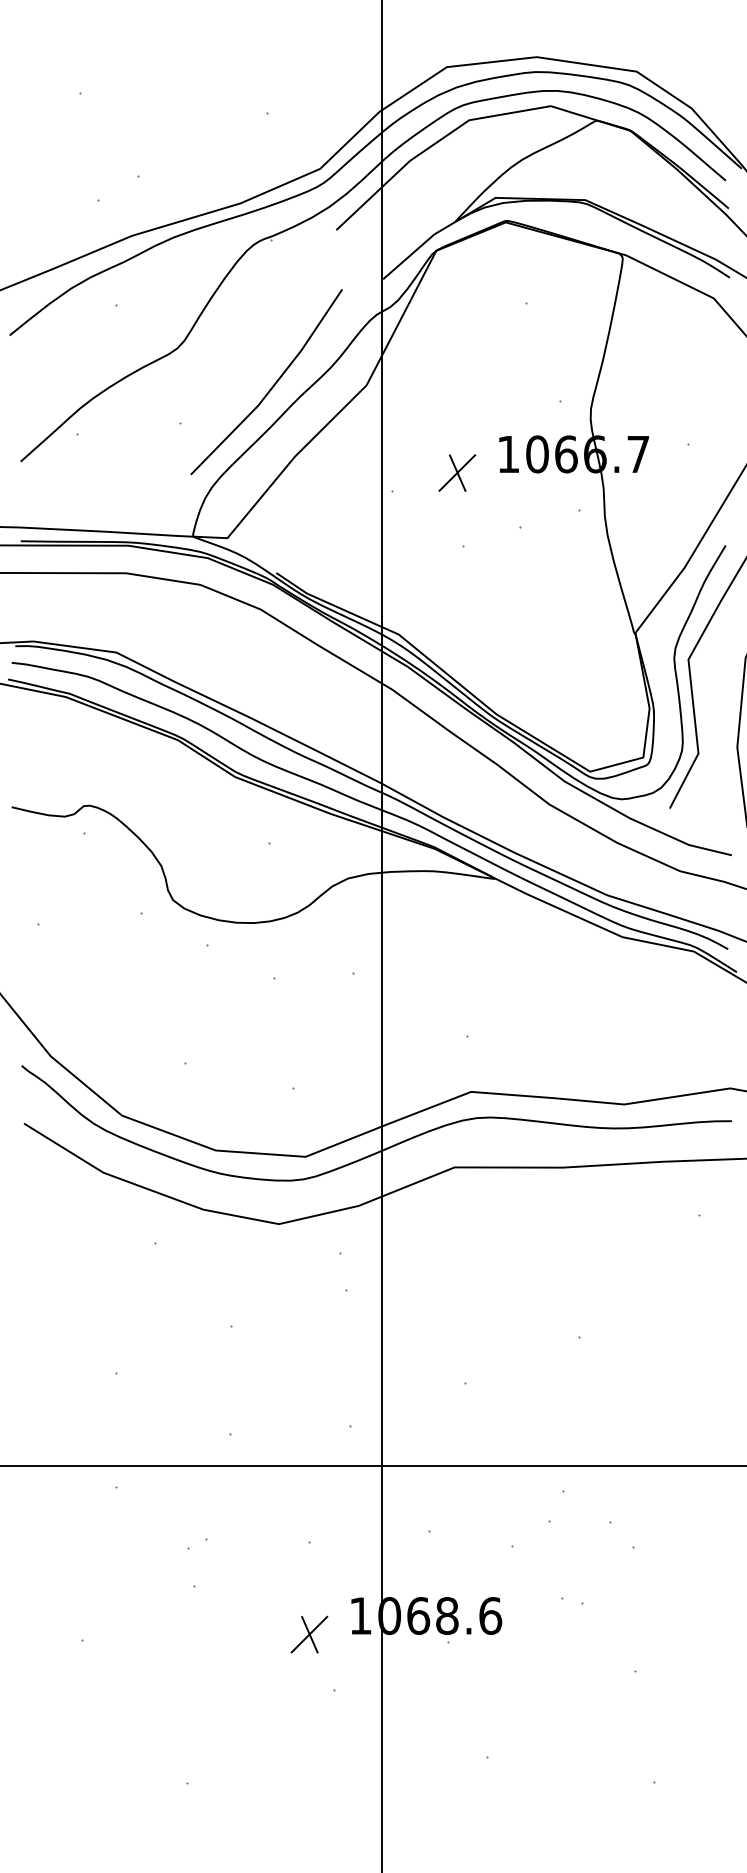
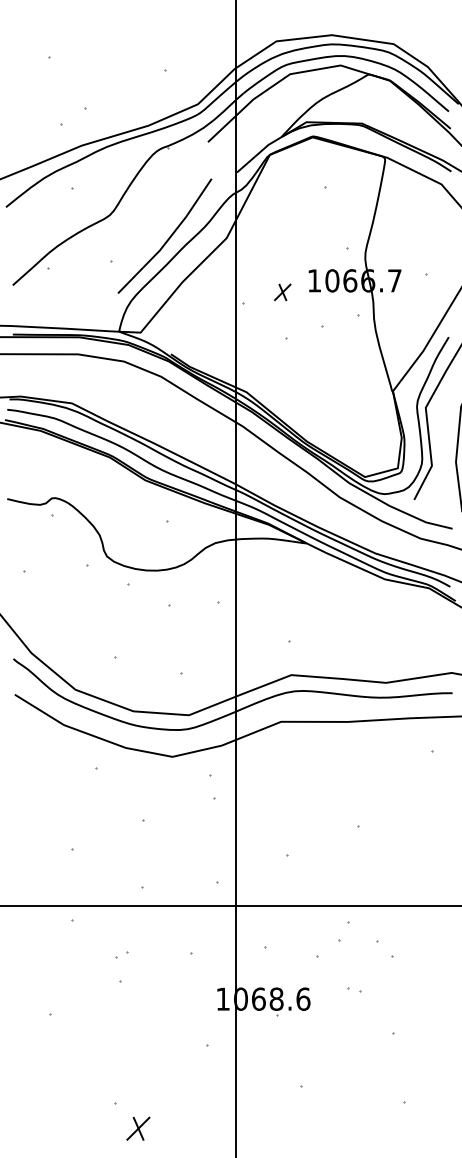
part: (456, 473) -> (282, 292), size x0.7
part: (309, 1634) -> (138, 1128), moved

